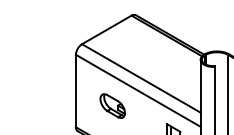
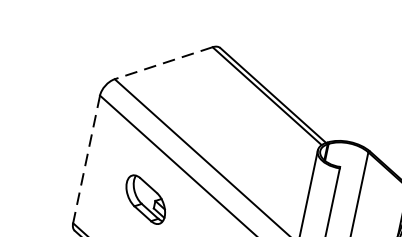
line: (106, 29) -> (163, 62), solid -> dashed
line: (75, 91) -> (85, 160), solid -> dashed

